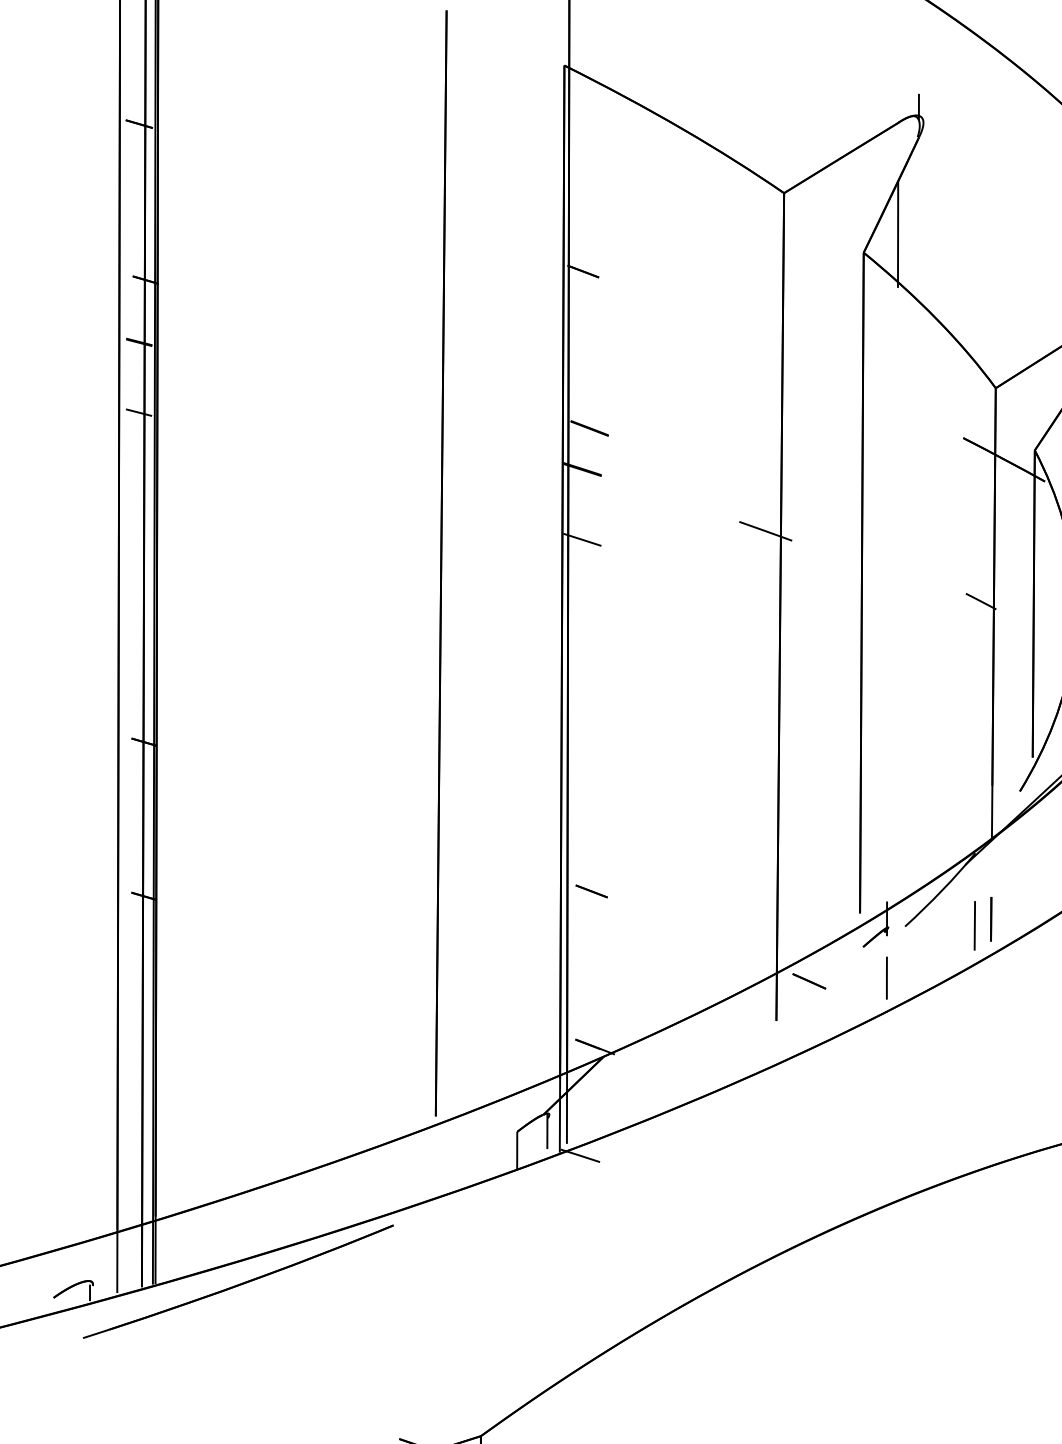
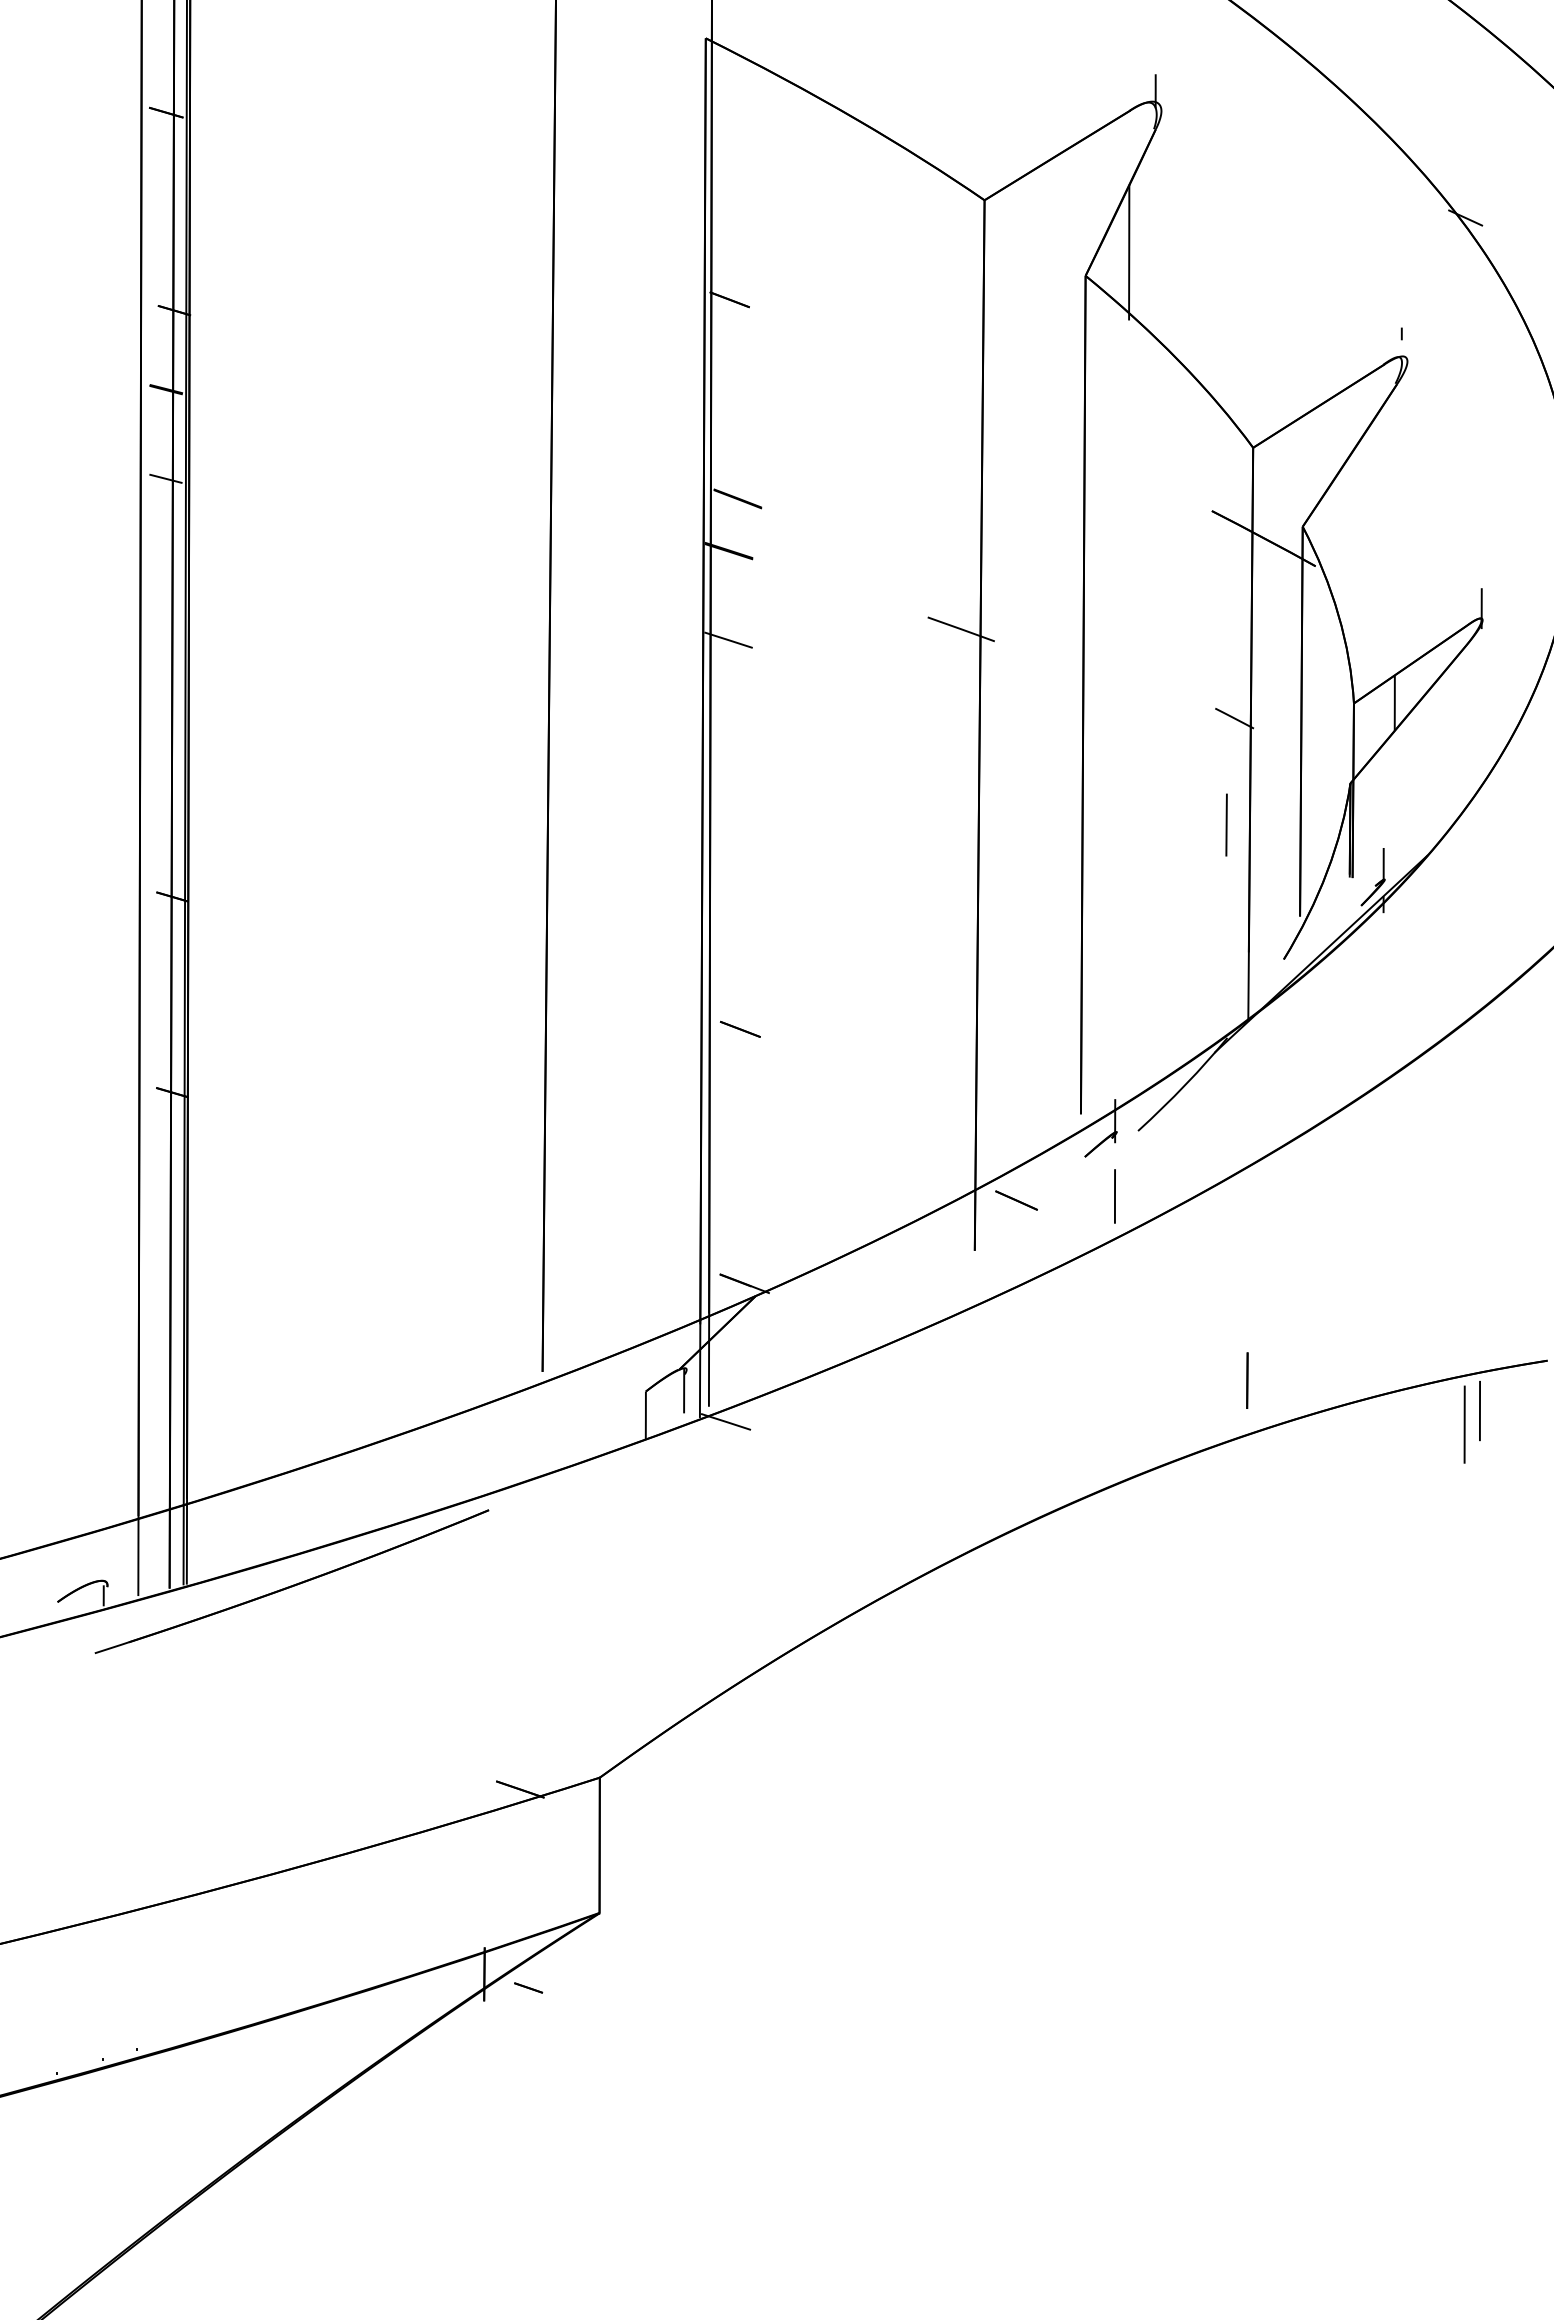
line: (591, 890) -> (740, 1028), moved
line: (991, 919) -> (1247, 1380), moved
line: (974, 925) -> (1226, 824), moved

